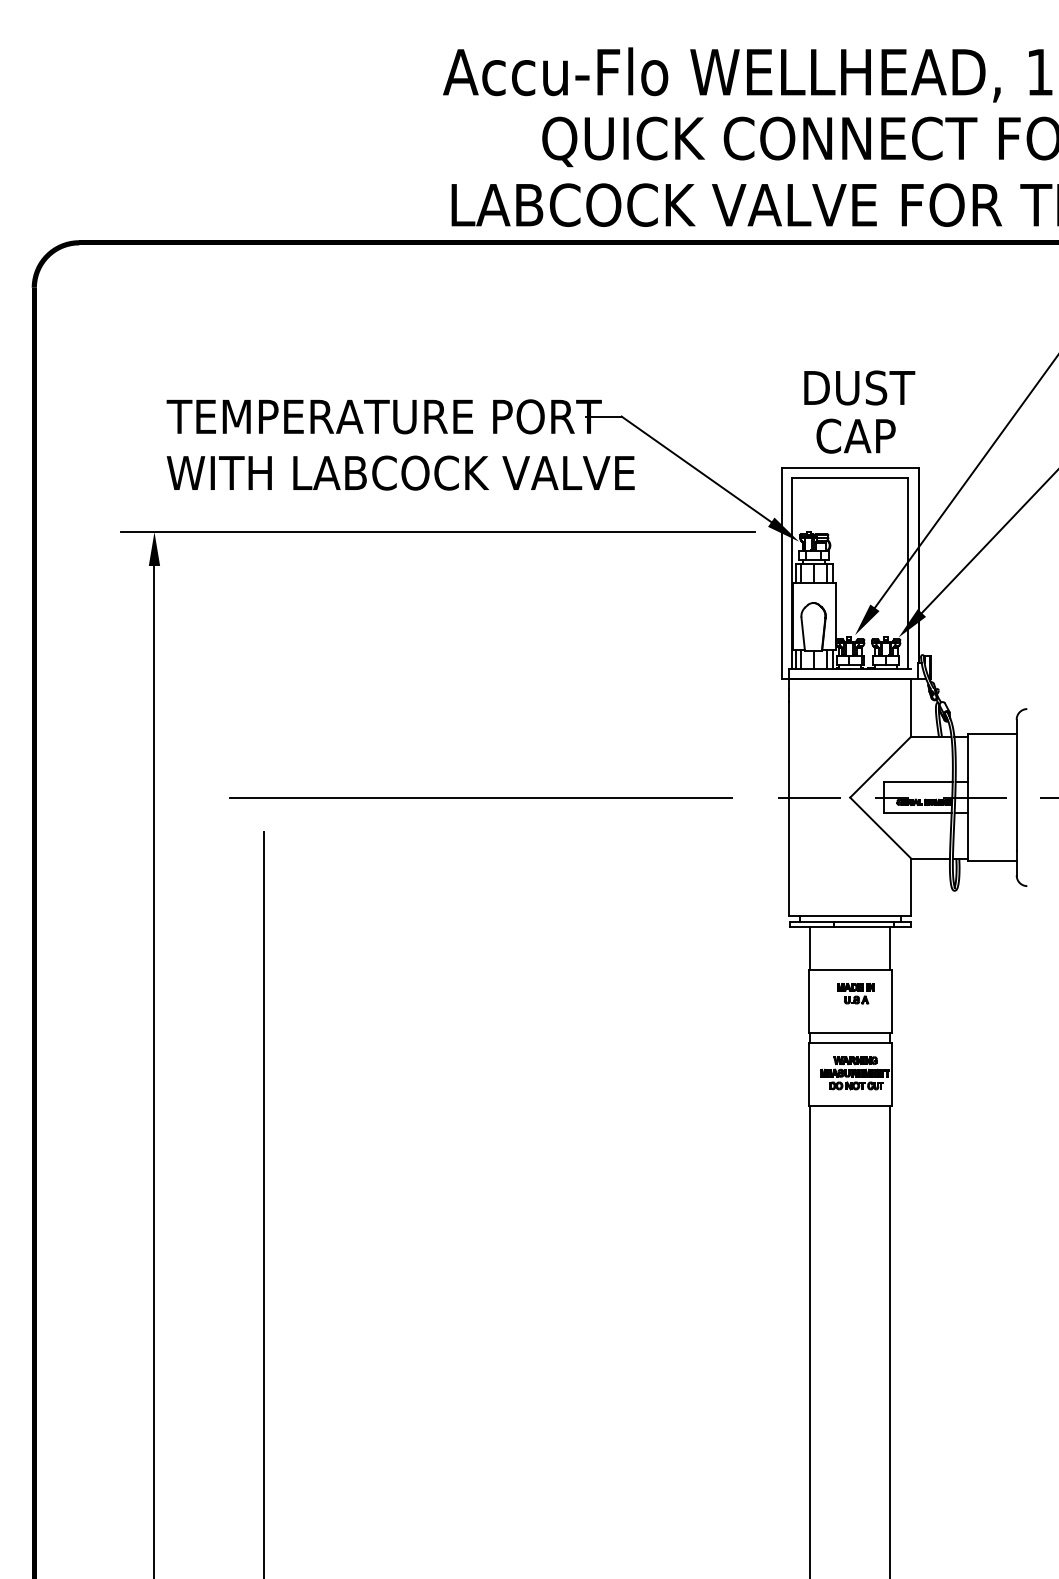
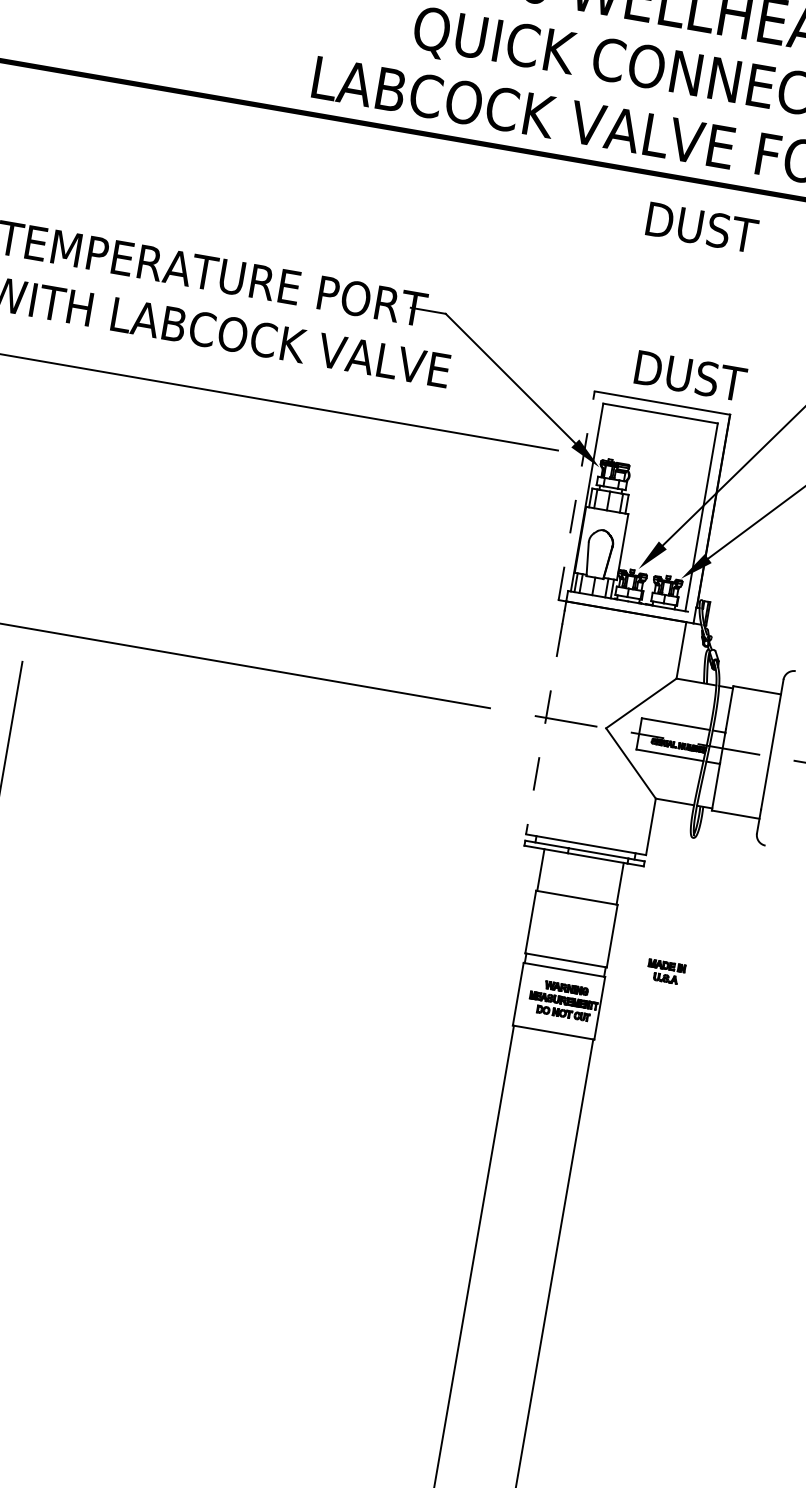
text: (859, 387) -> (702, 227), moved
text: (872, 435) -> (689, 375), CAP -> DUST
line: (781, 573) -> (576, 495), solid -> dashed
line: (789, 808) -> (544, 728), solid -> dashed
part: (855, 993) -> (665, 971), moved

